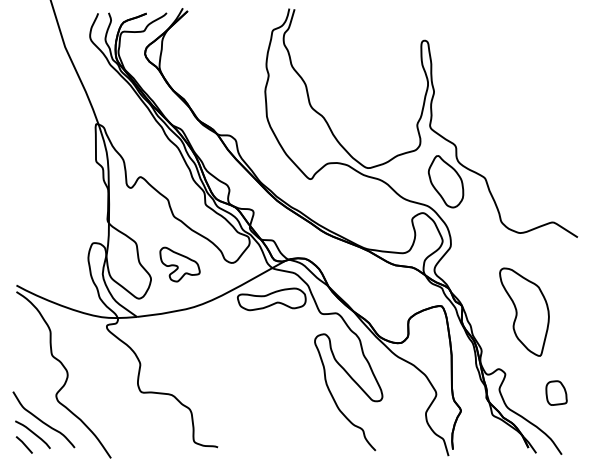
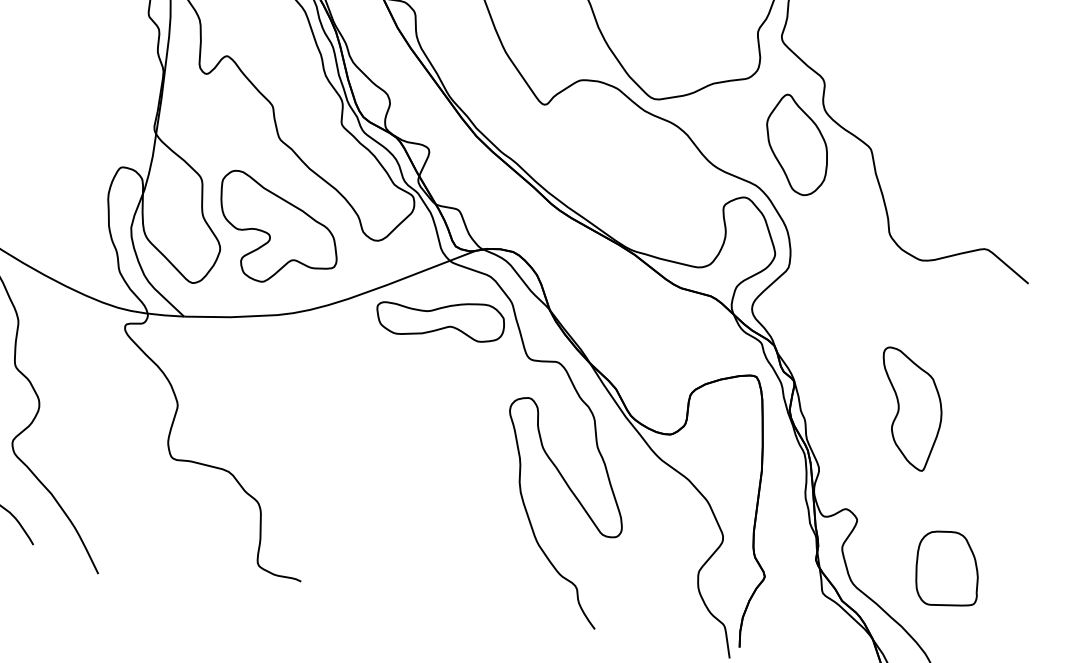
part: (179, 264) -> (277, 229), size x1.67
part: (524, 312) -> (909, 410), size x0.71
part: (556, 392) -> (948, 567), size x1.67

